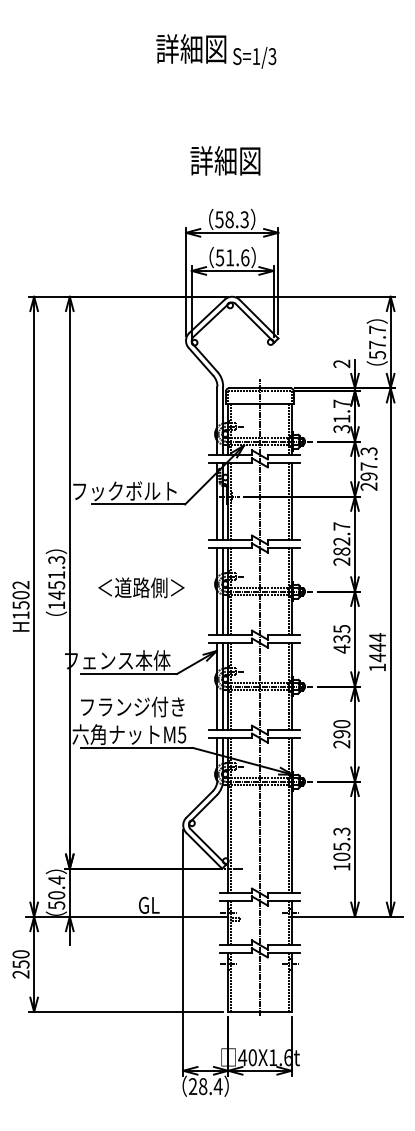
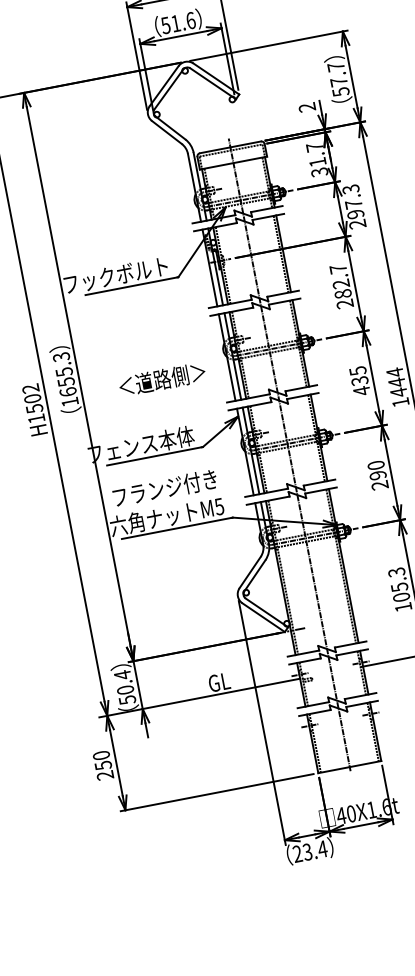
text: (56, 585) -> (66, 382), 1451.3 -> 1655.3
text: (141, 587) -> (162, 379), moved
text: (202, 1086) -> (307, 852), 28.4 -> 23.4

